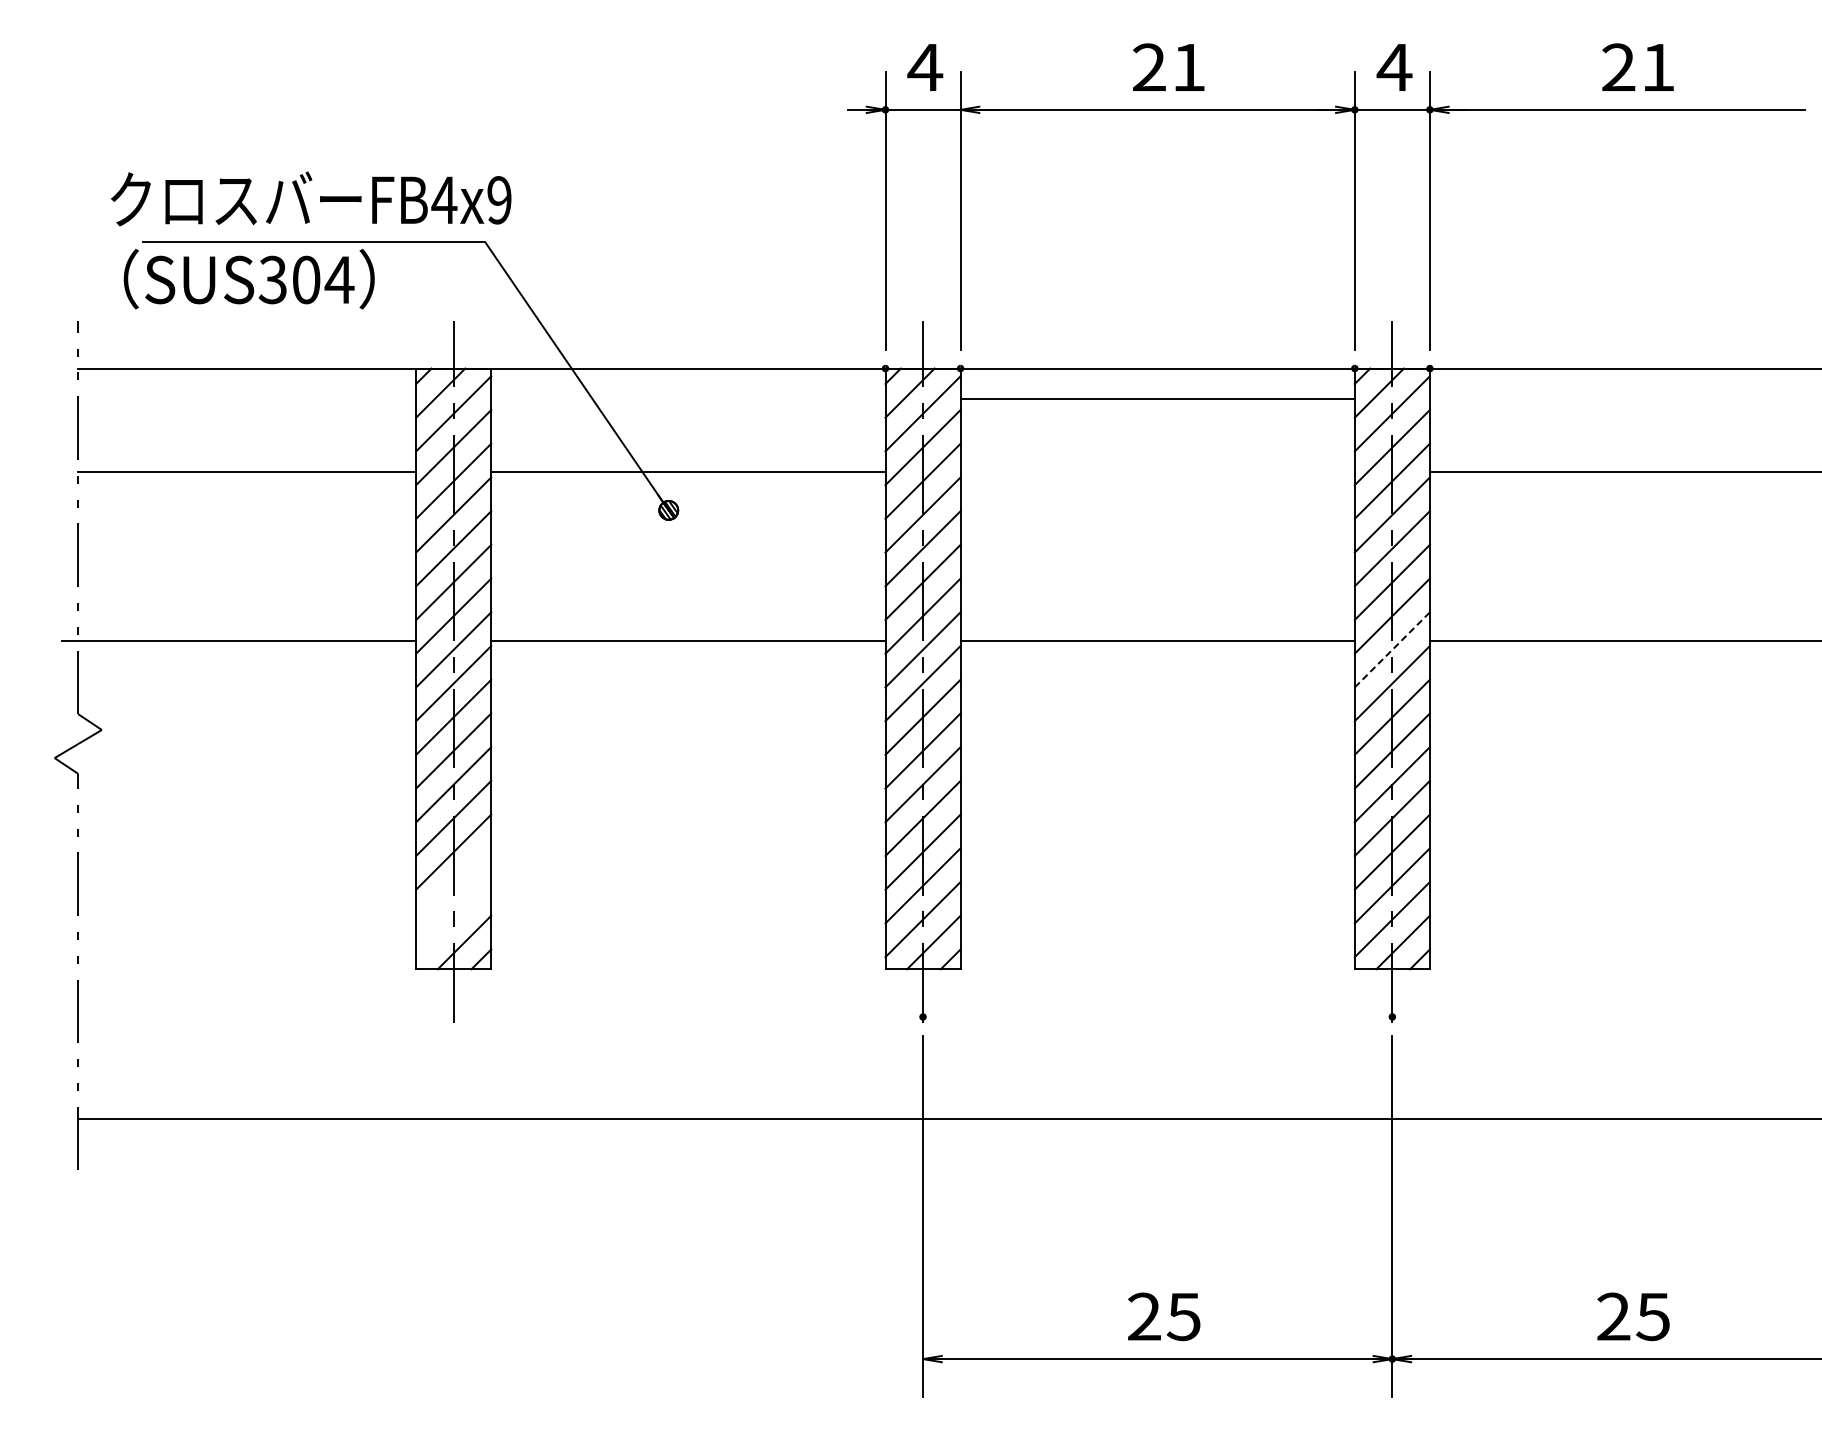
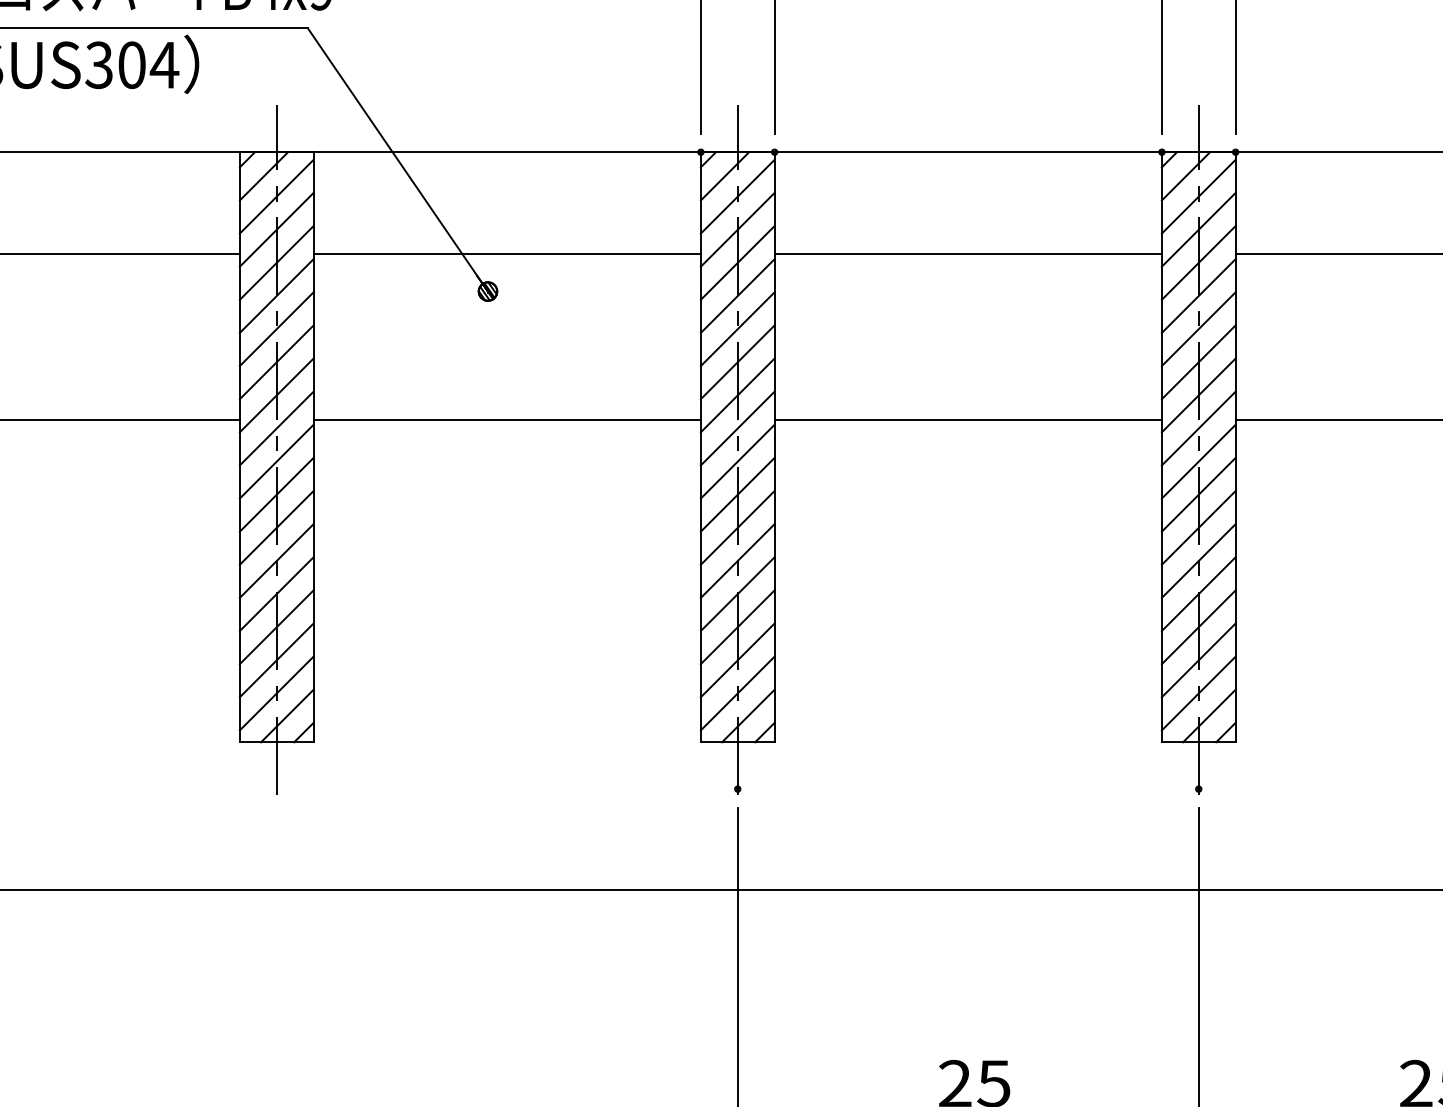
line: (1157, 398) -> (968, 253), moved
line: (1392, 649) -> (1198, 428), dashed -> solid
line: (453, 885) -> (276, 659), added
line: (453, 919) -> (276, 693), added

